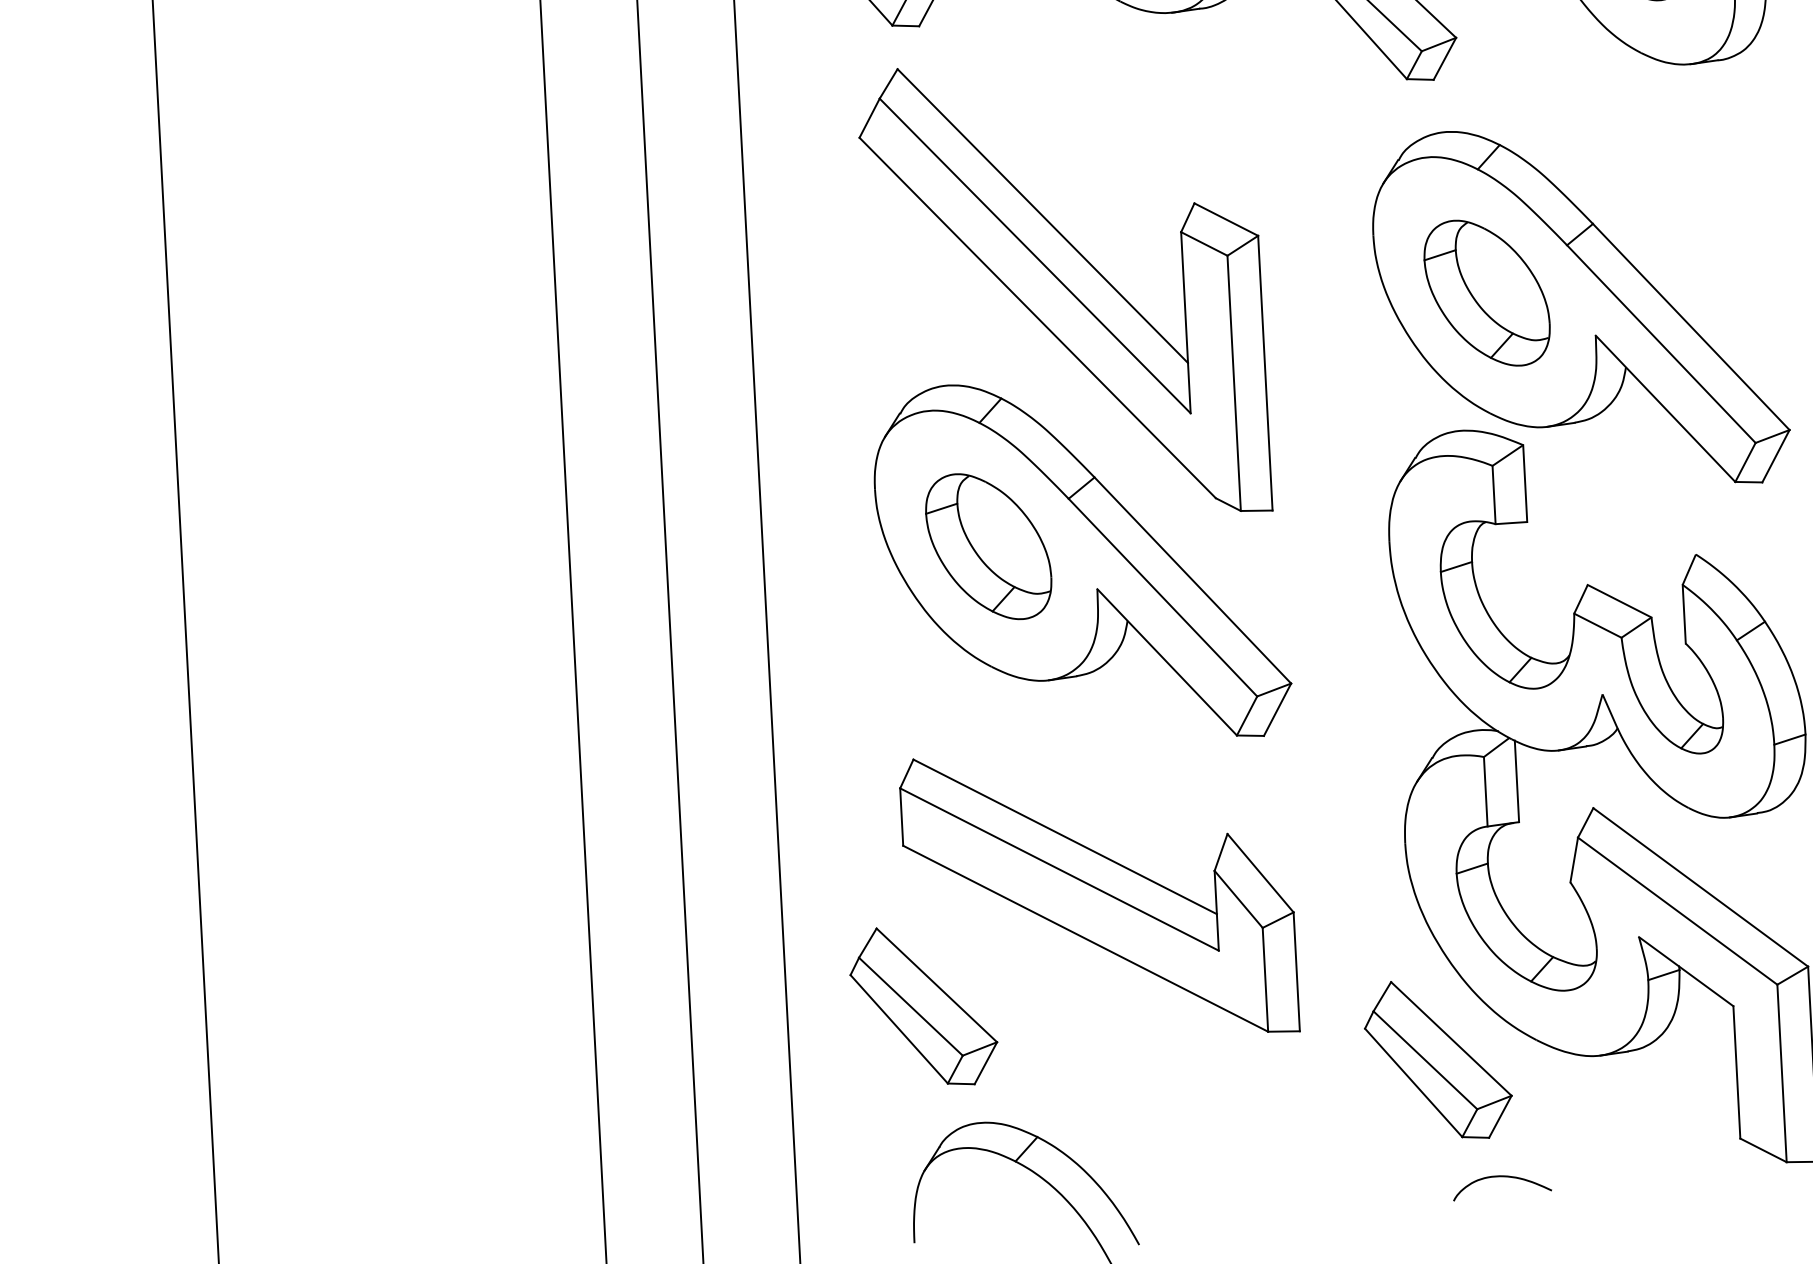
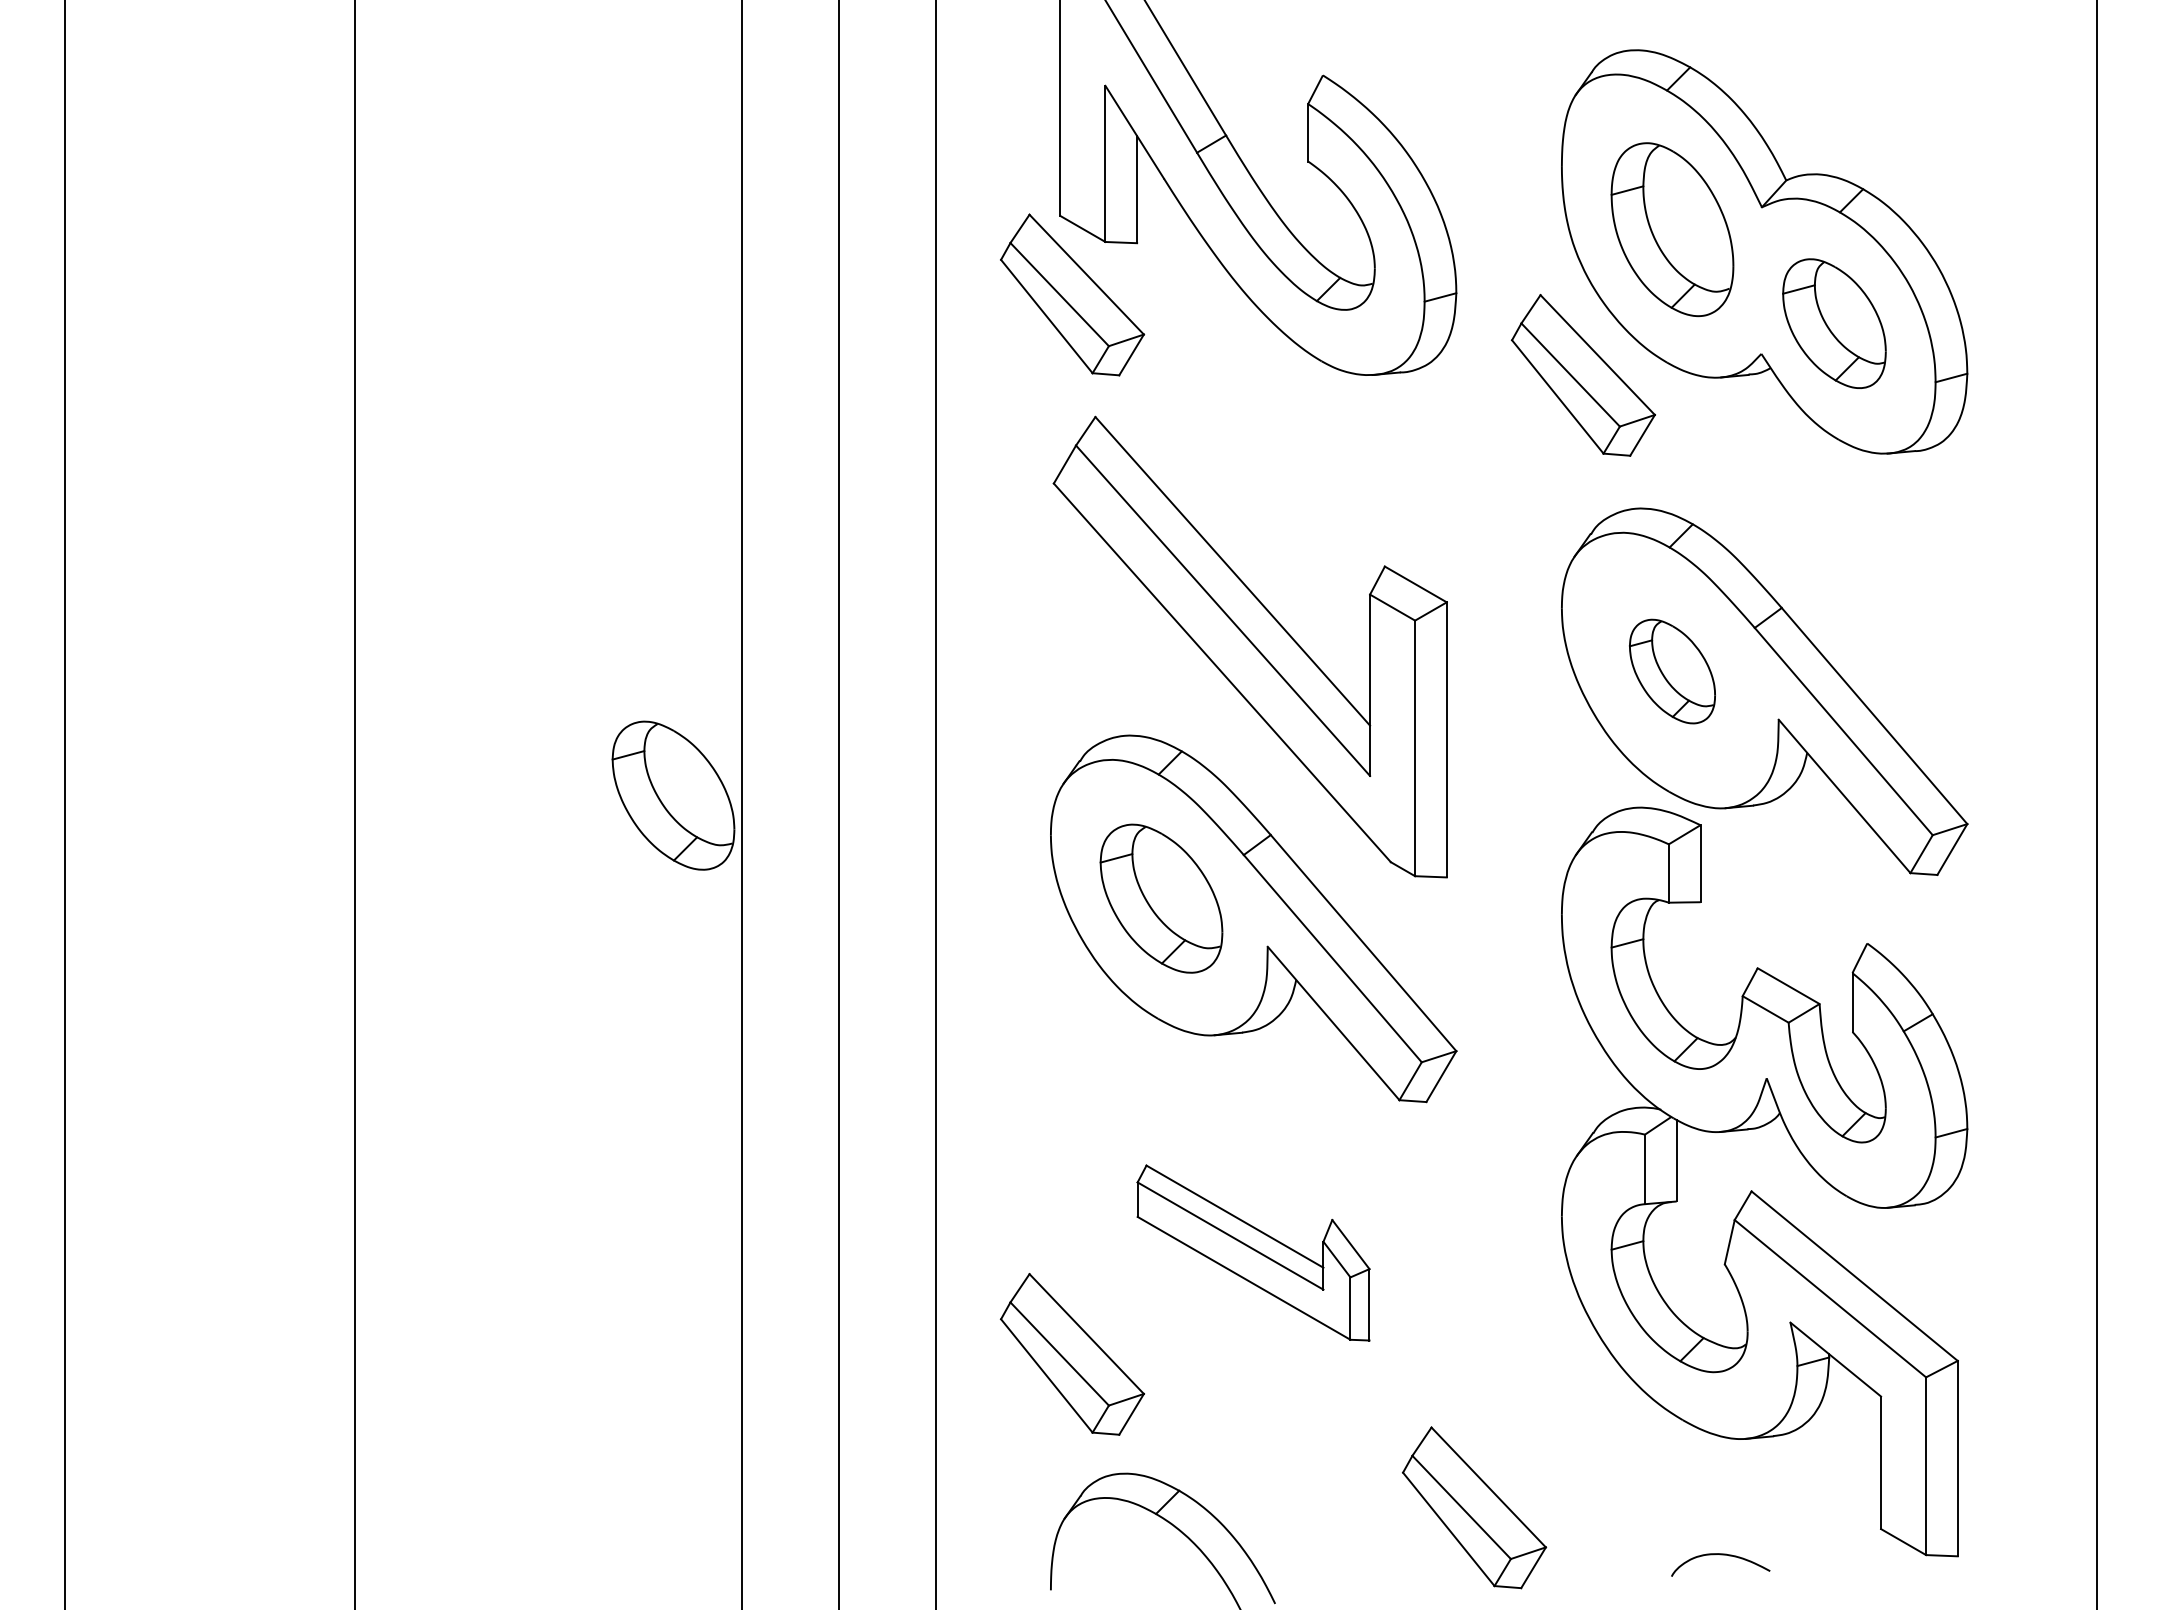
part: (1487, 293) -> (1672, 671), size x0.7
part: (496, 469) -> (673, 795), added
part: (1099, 895) -> (1253, 1252), size x0.6
part: (1438, 1059) -> (1474, 1507), moved
curve: (1501, 1177) -> (1720, 1555), moved

